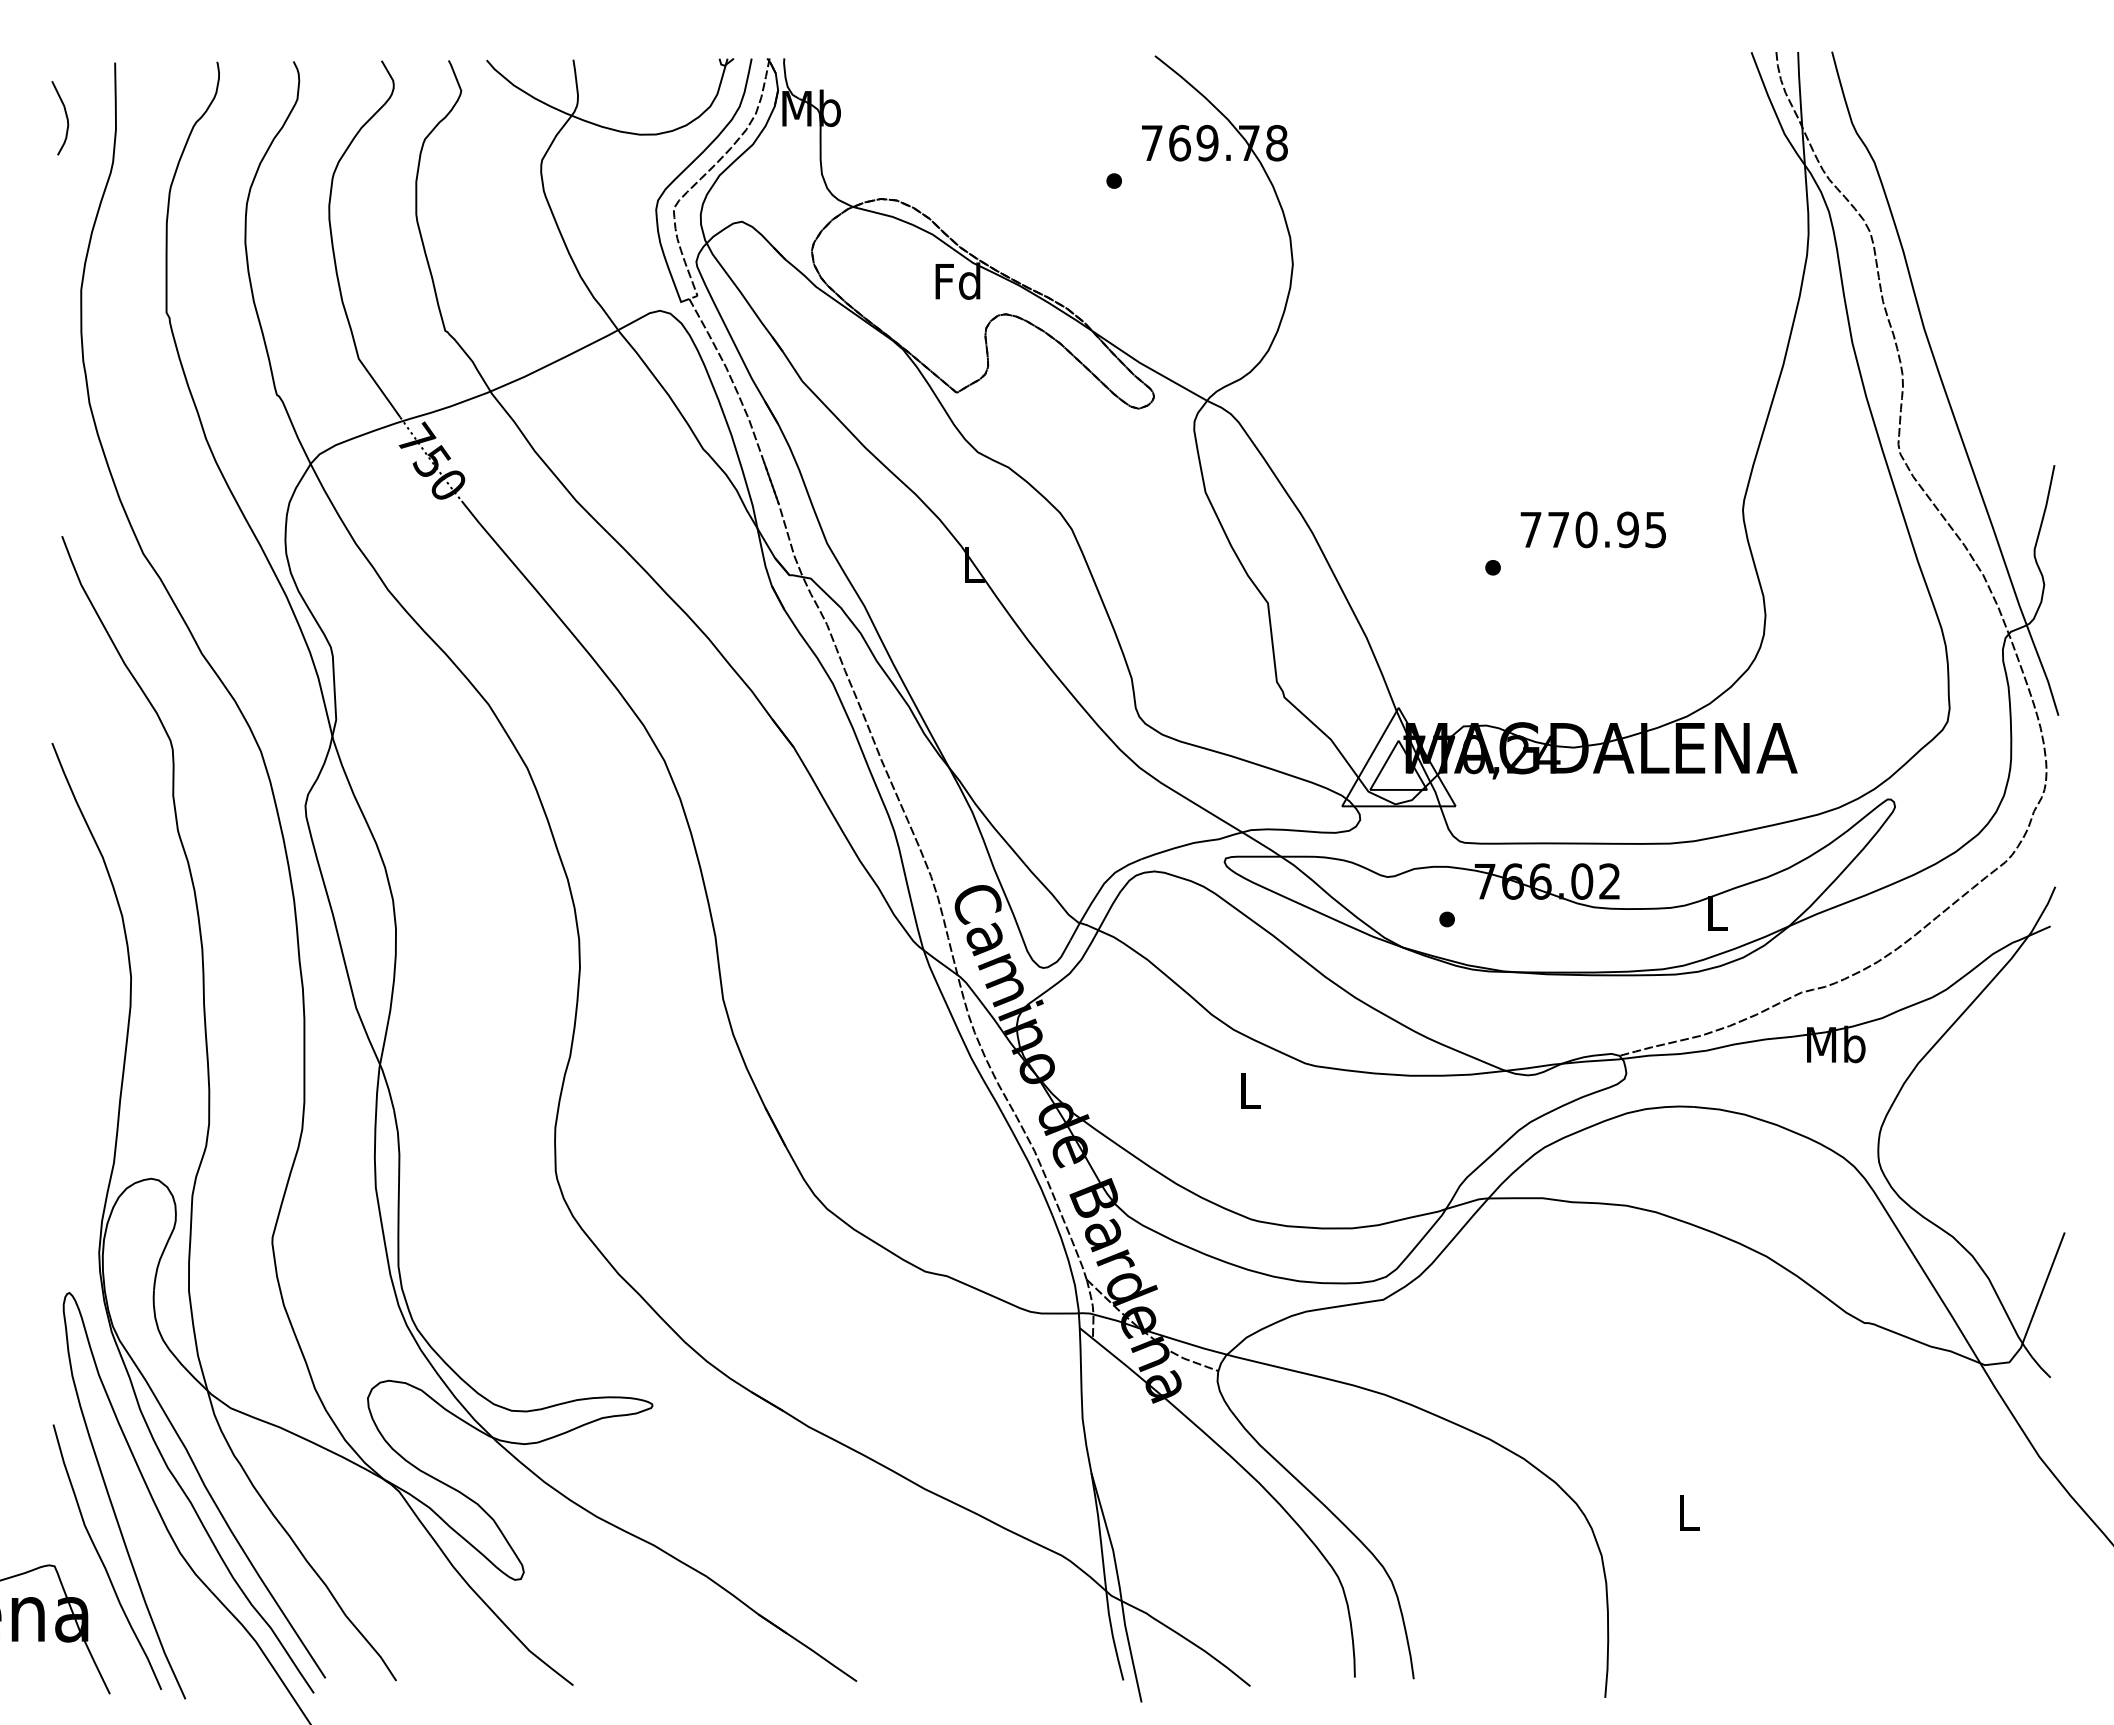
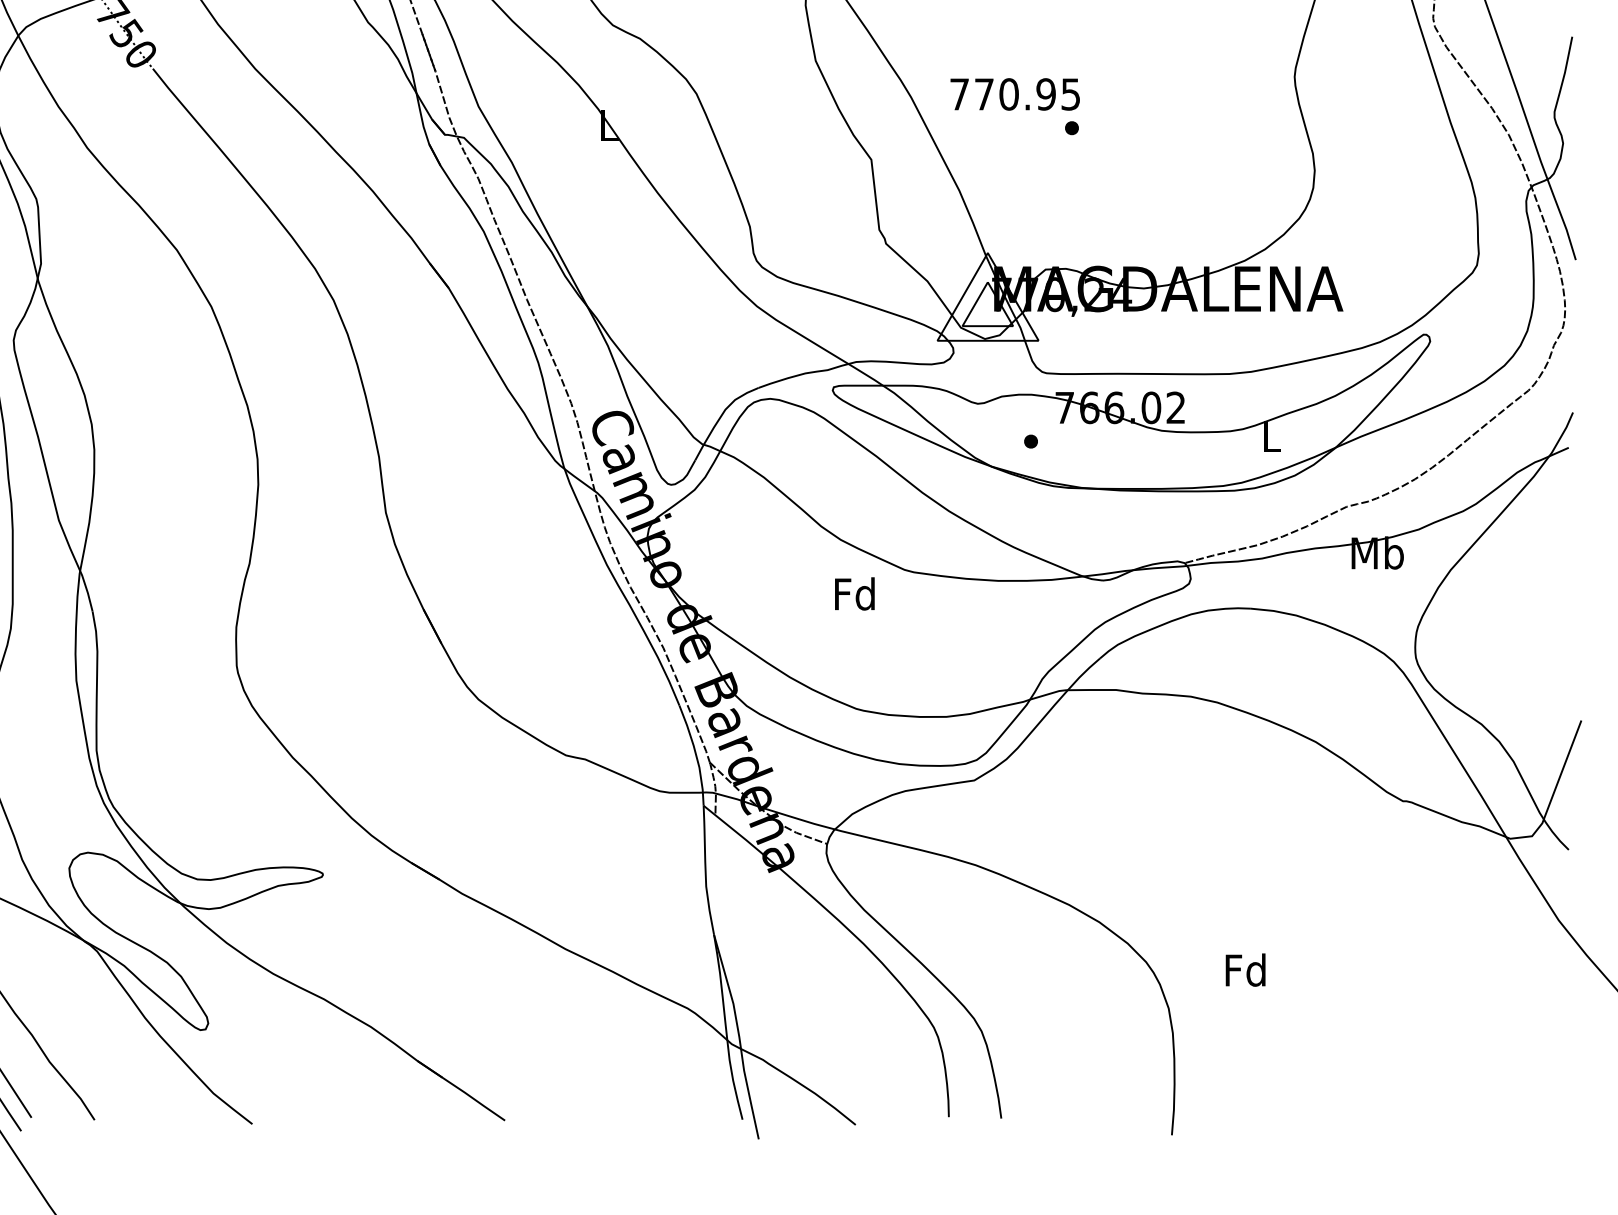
text: (1592, 529) -> (1014, 94), moved
text: (1249, 1090) -> (854, 594), L -> Fd
text: (1687, 1512) -> (1245, 970), L -> Fd

